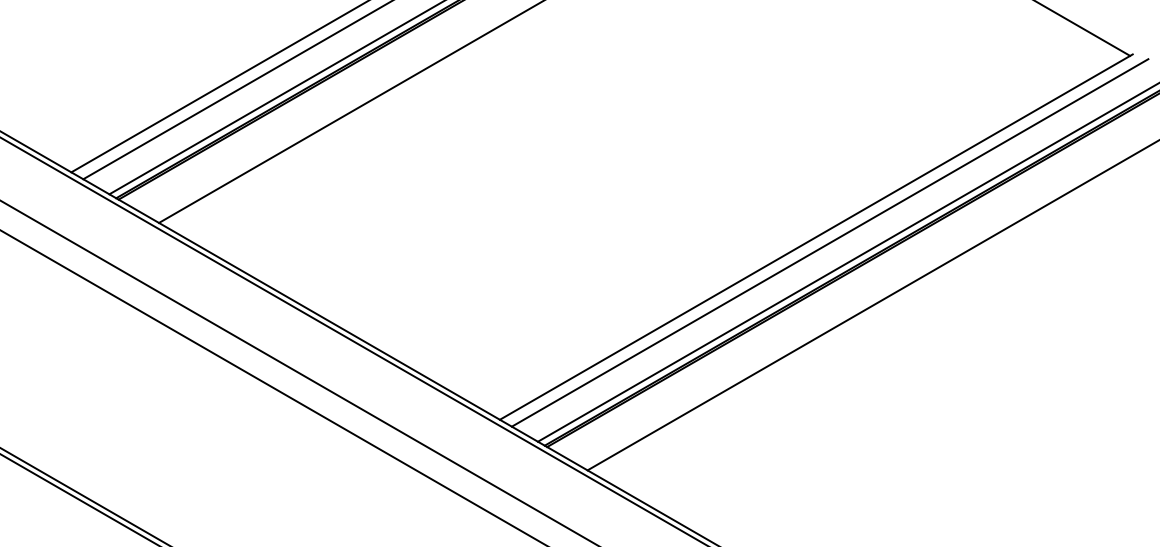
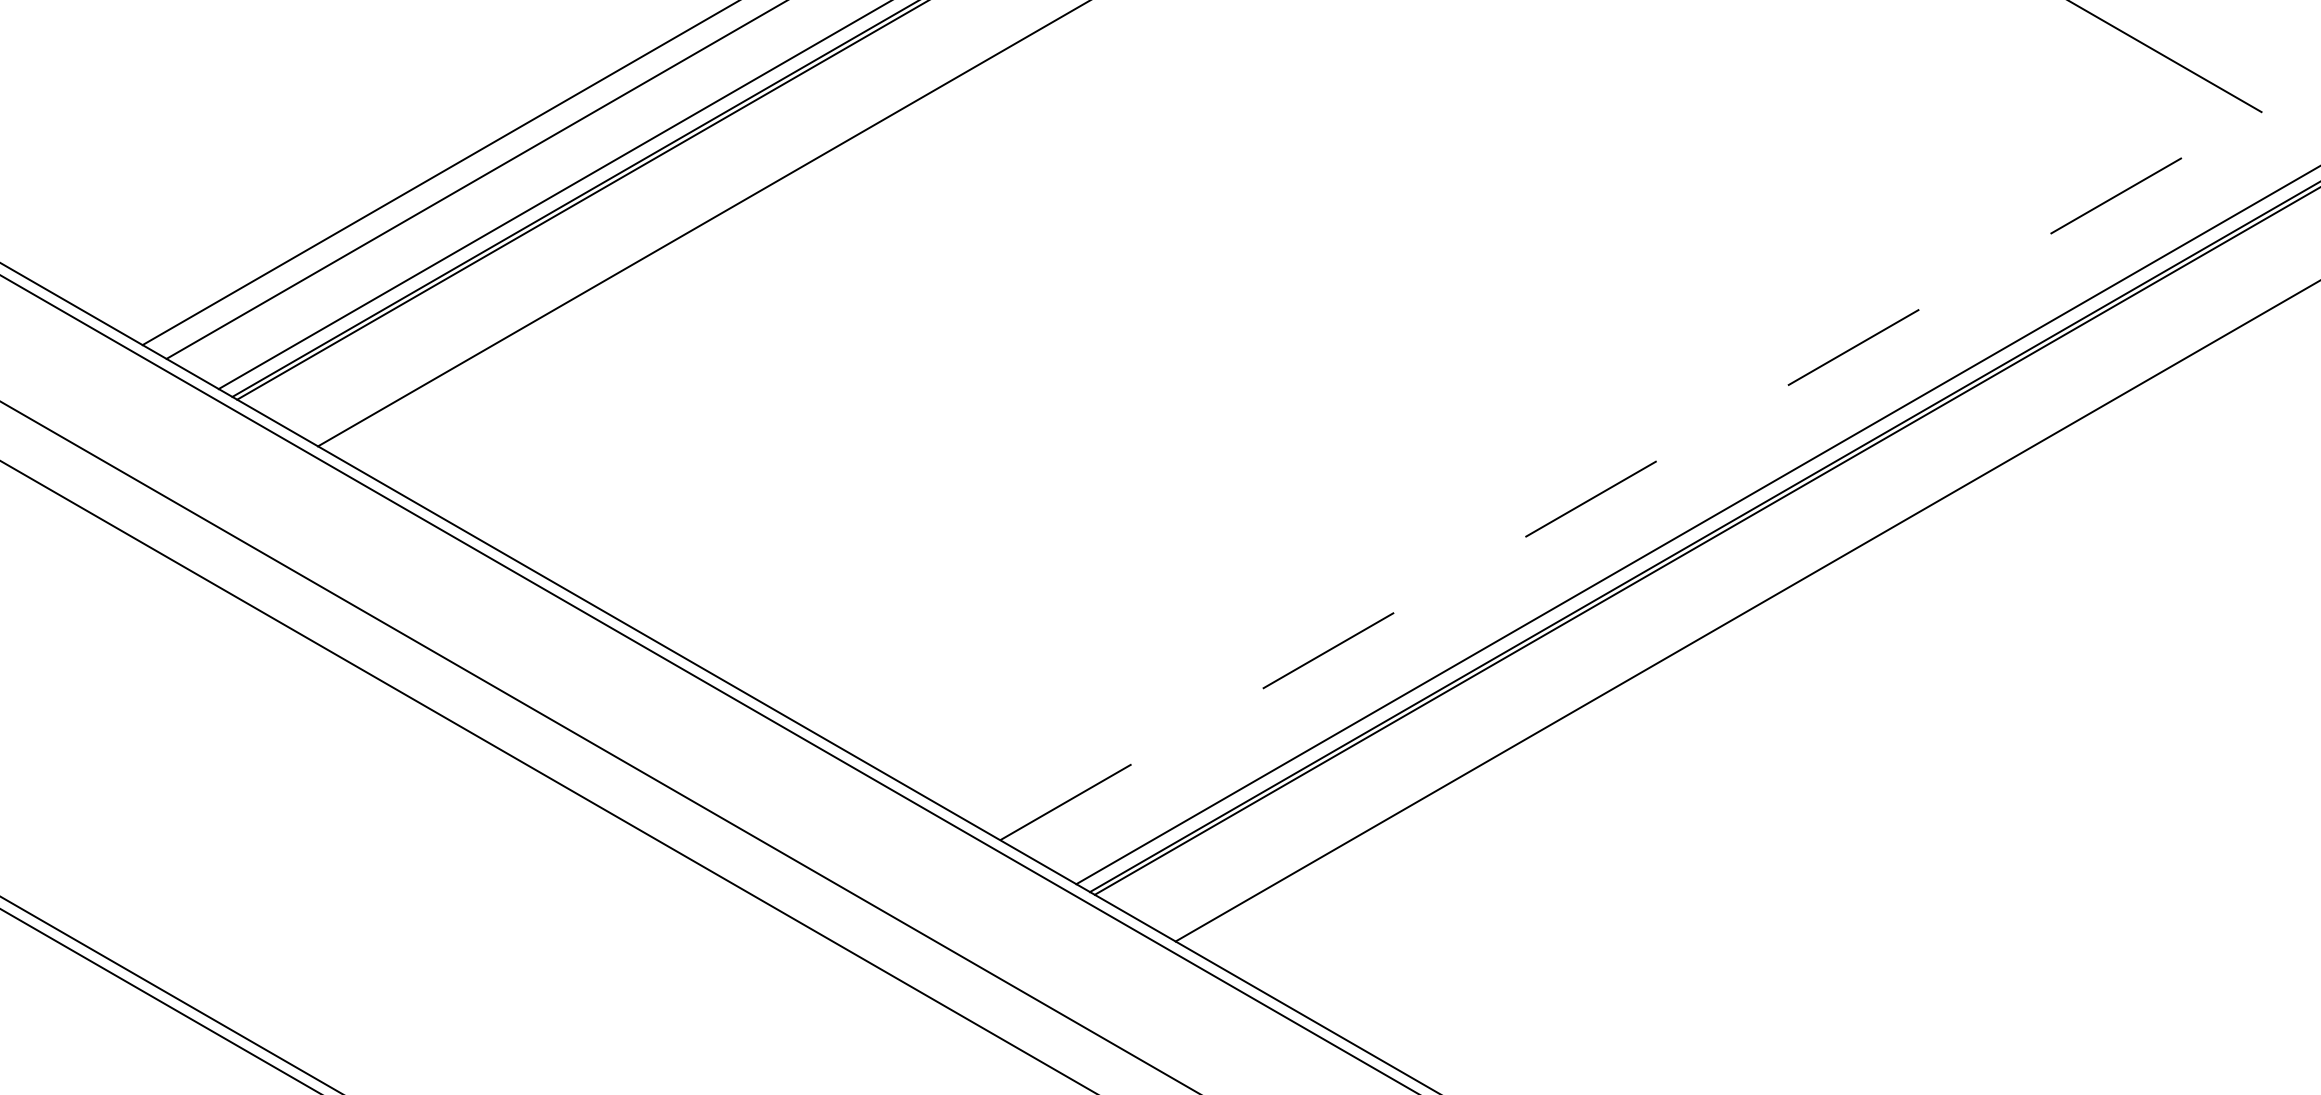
line: (816, 236) -> (1633, 473), solid -> dashed
line: (829, 242) -> (1659, 485), removed

